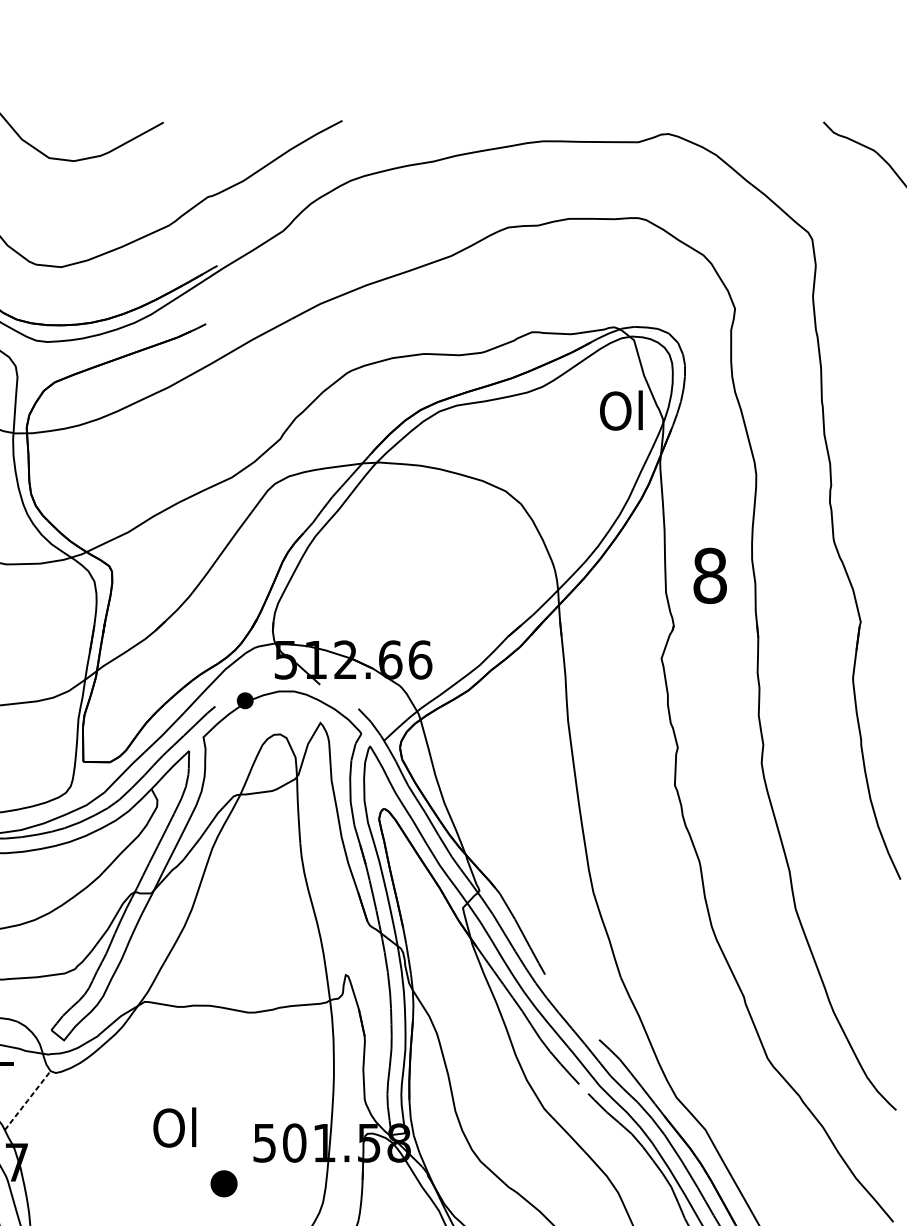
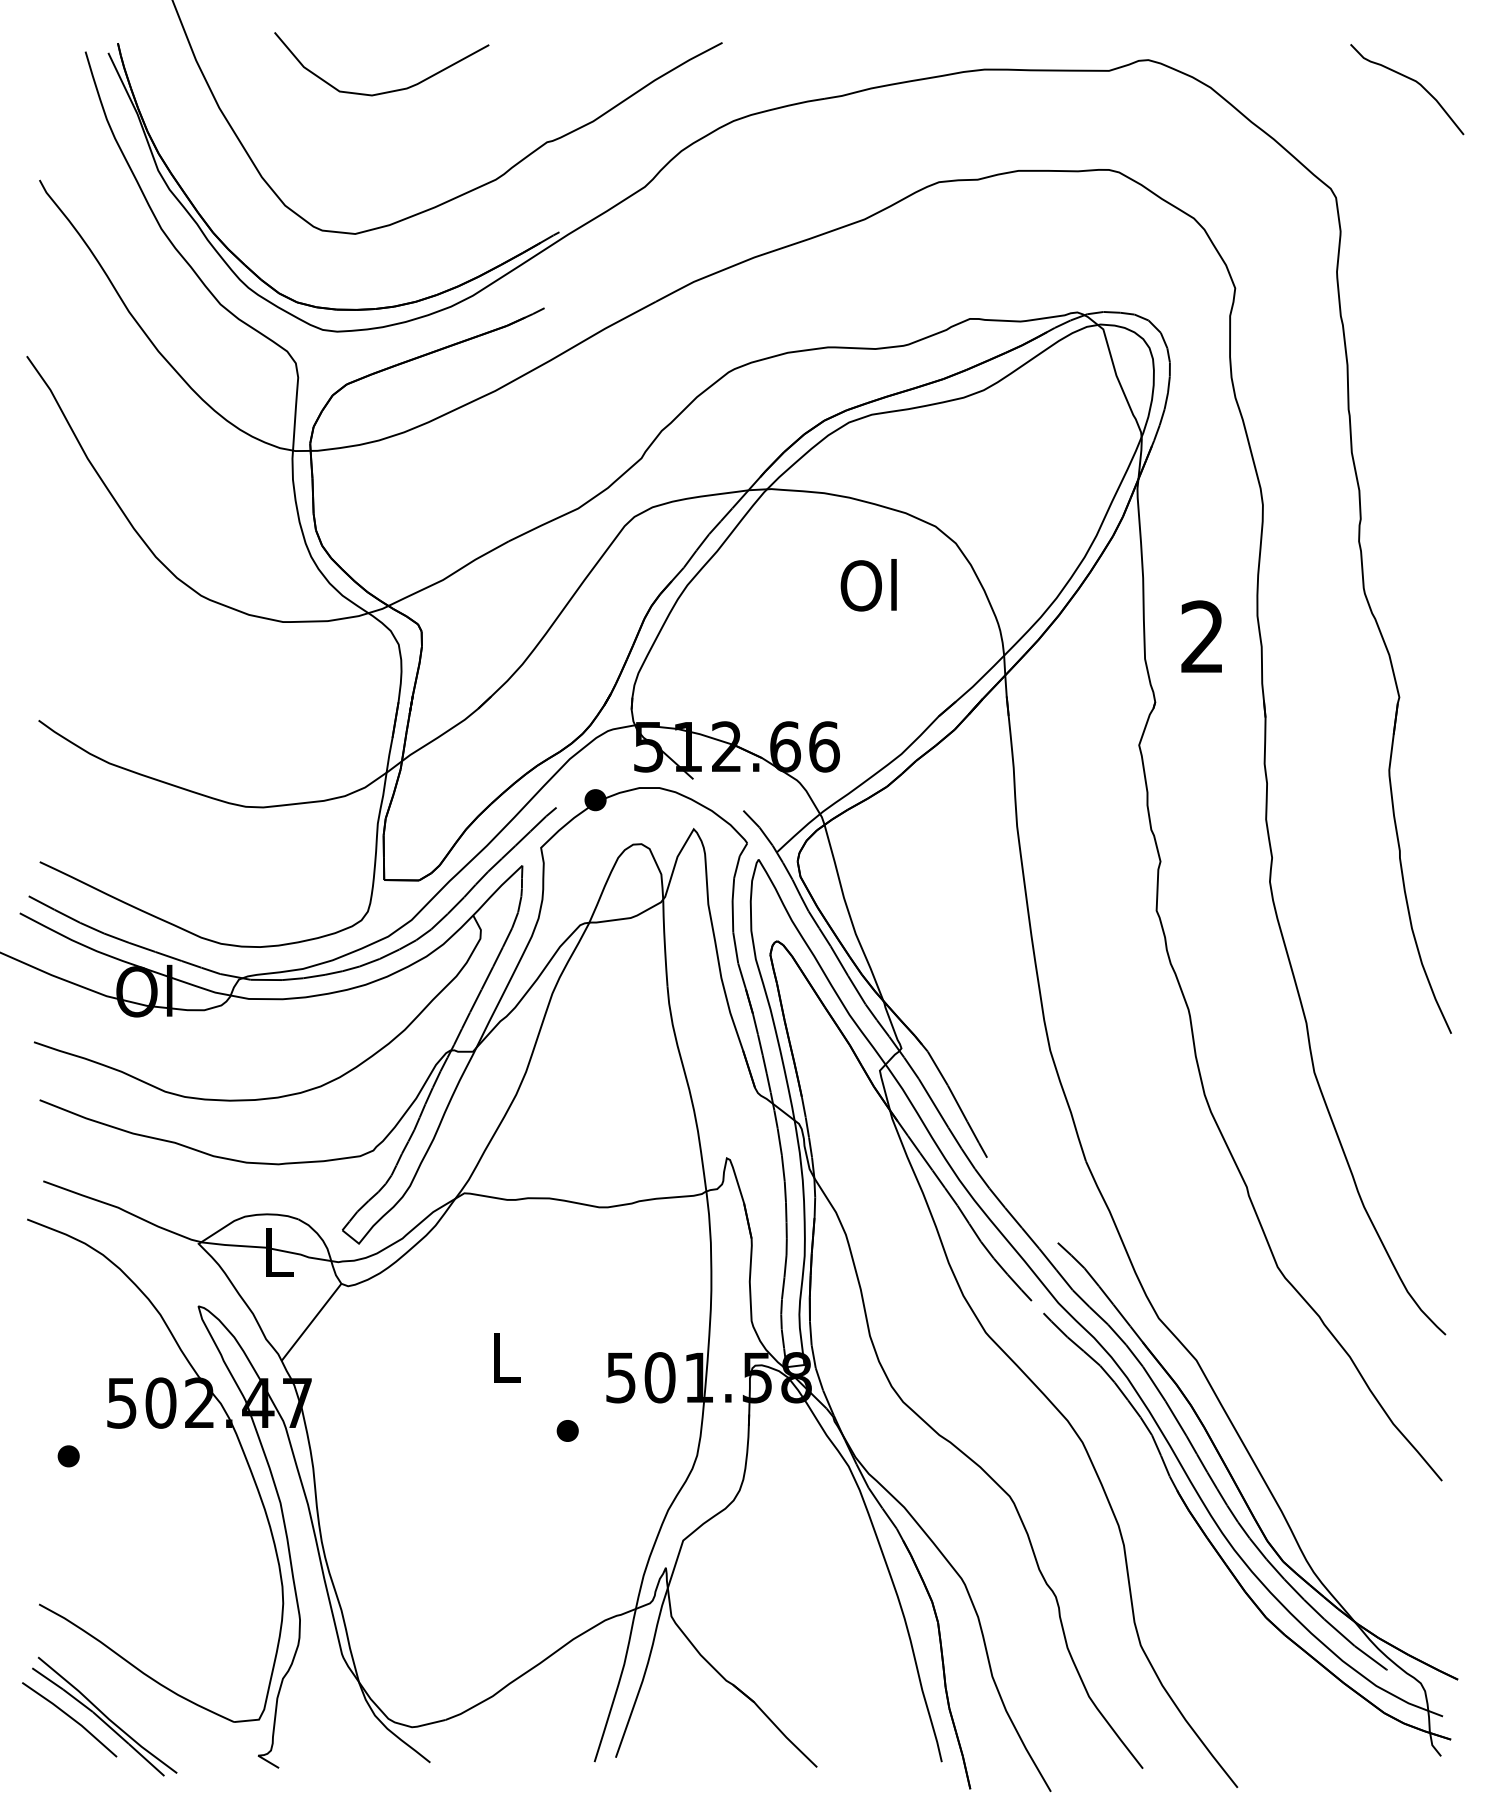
text: (621, 410) -> (868, 585), moved
text: (710, 575) -> (1202, 636), 8 -> 2
line: (27, 1100) -> (311, 1322), dashed -> solid
text: (174, 1127) -> (503, 1357), Ol -> L
part: (223, 1183) -> (567, 1430), size x0.62

